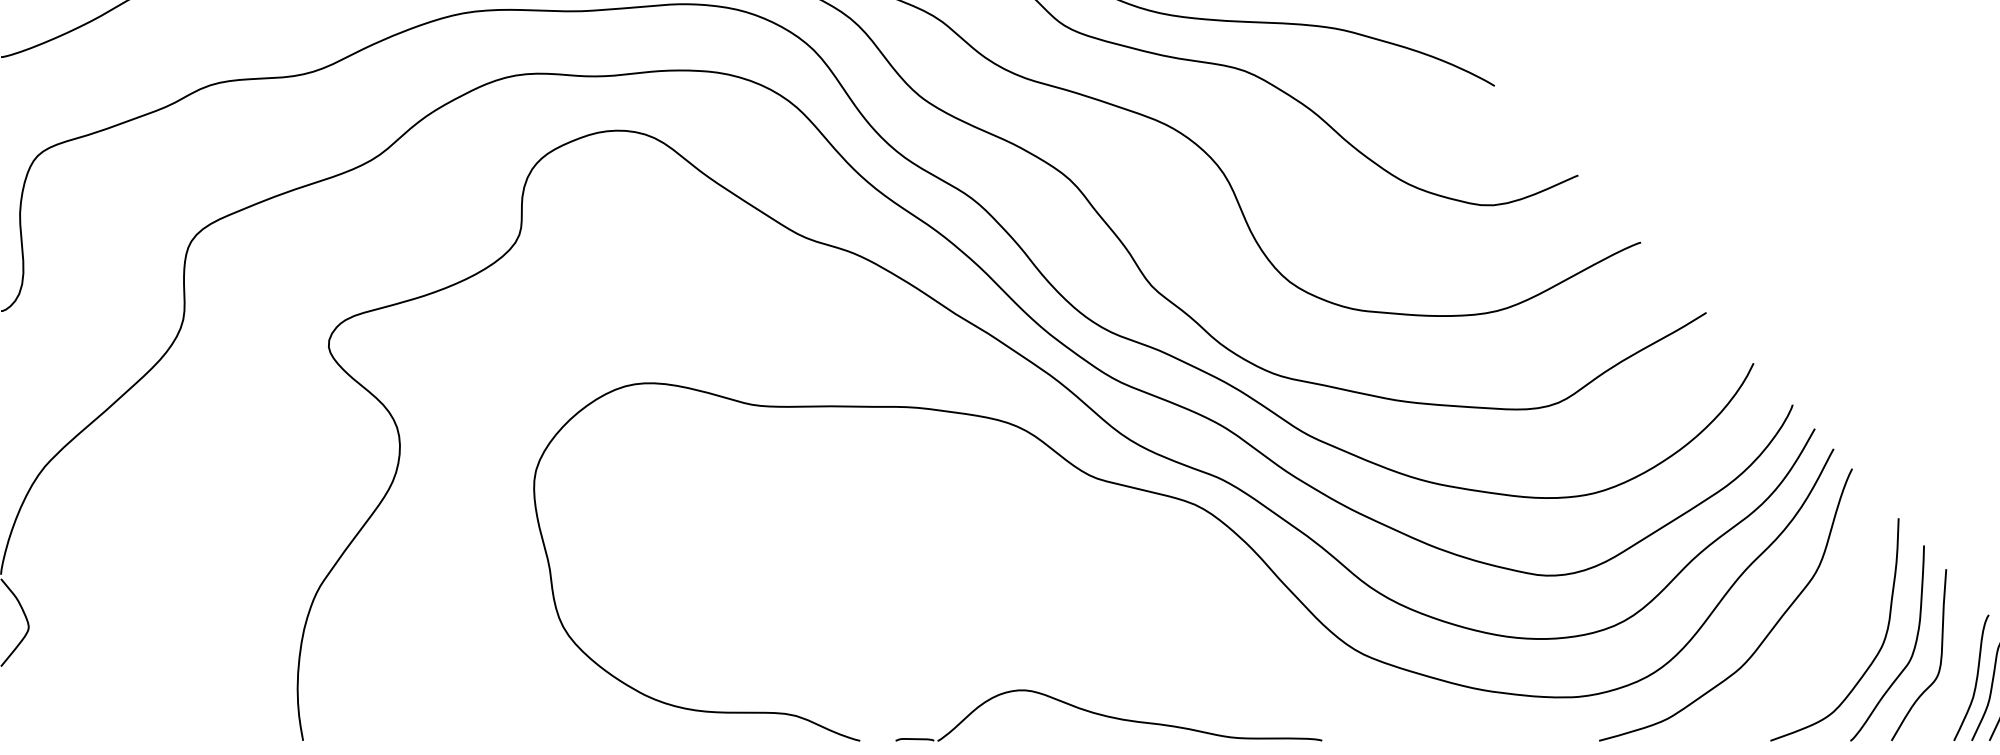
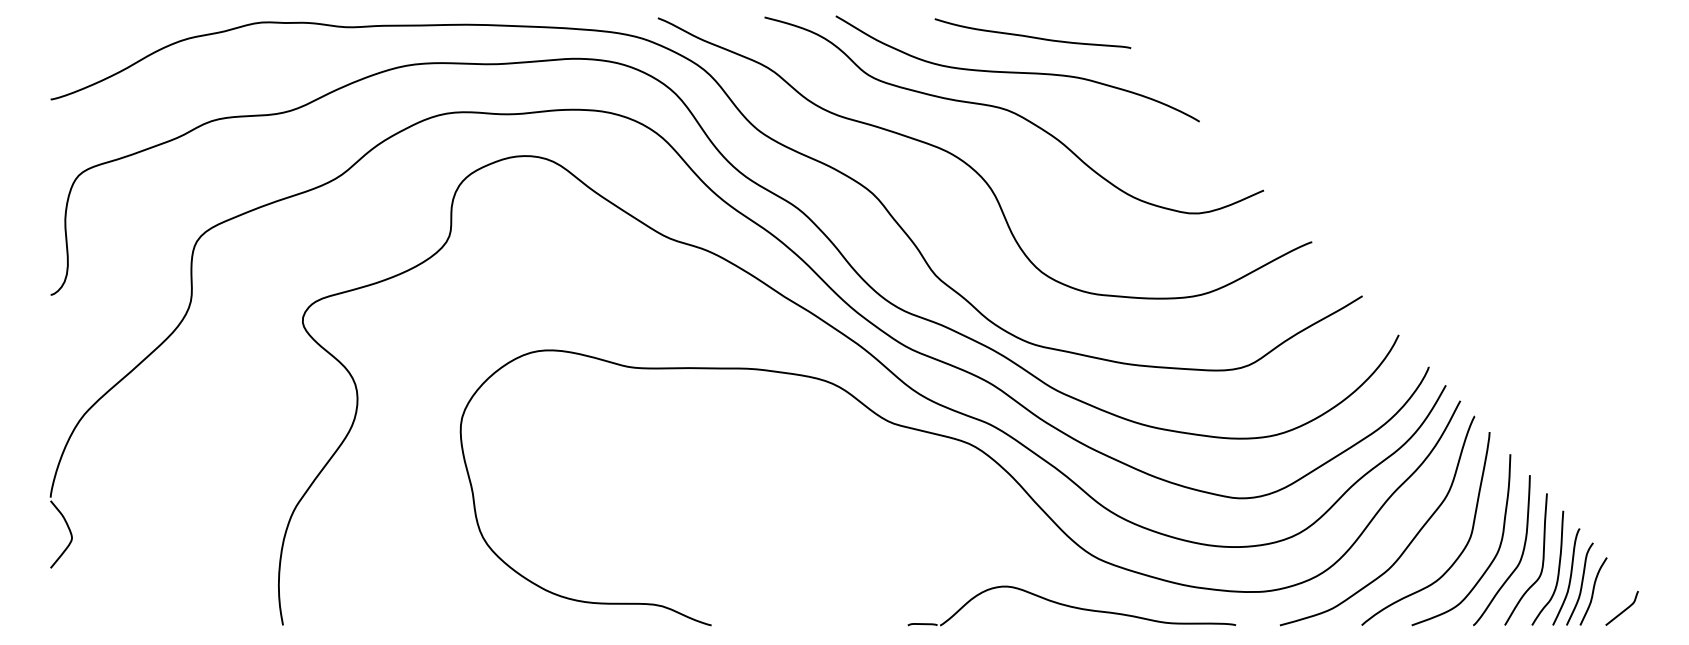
curve: (1833, 646) -> (1460, 552), added
curve: (1961, 665) -> (1558, 567), added
part: (1108, 714) -> (1071, 605), moved

